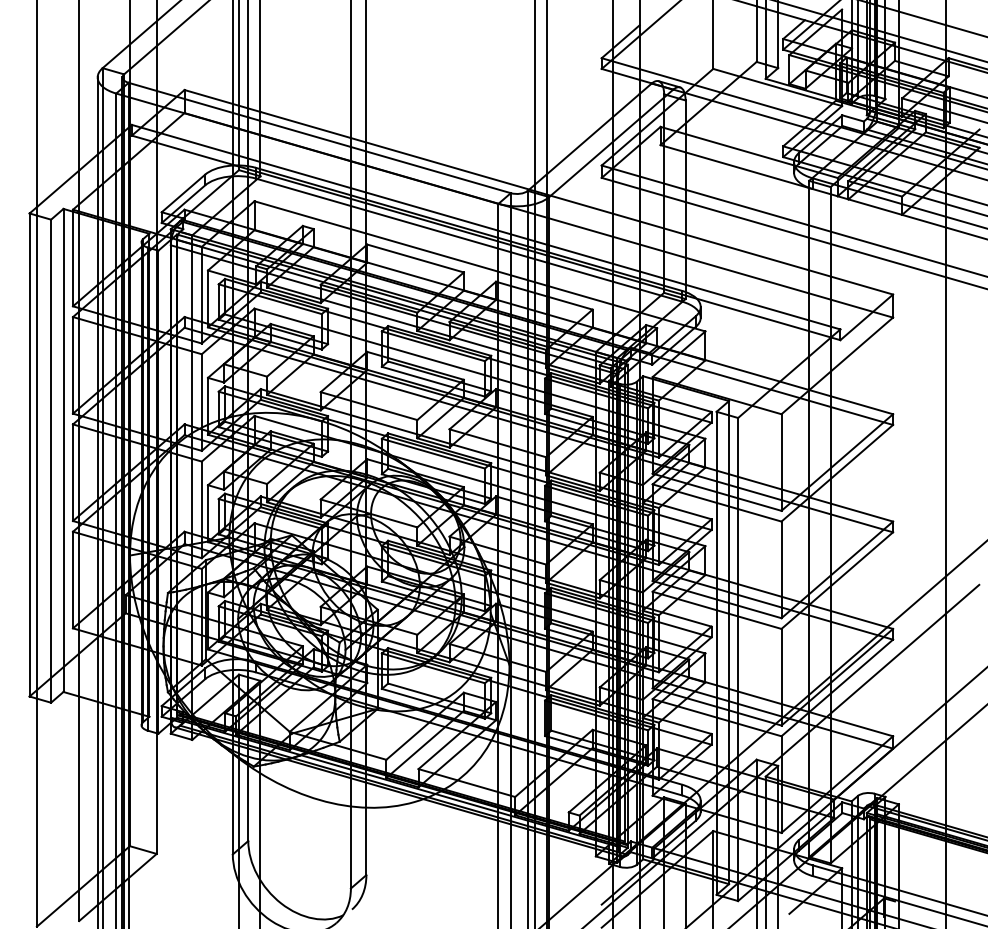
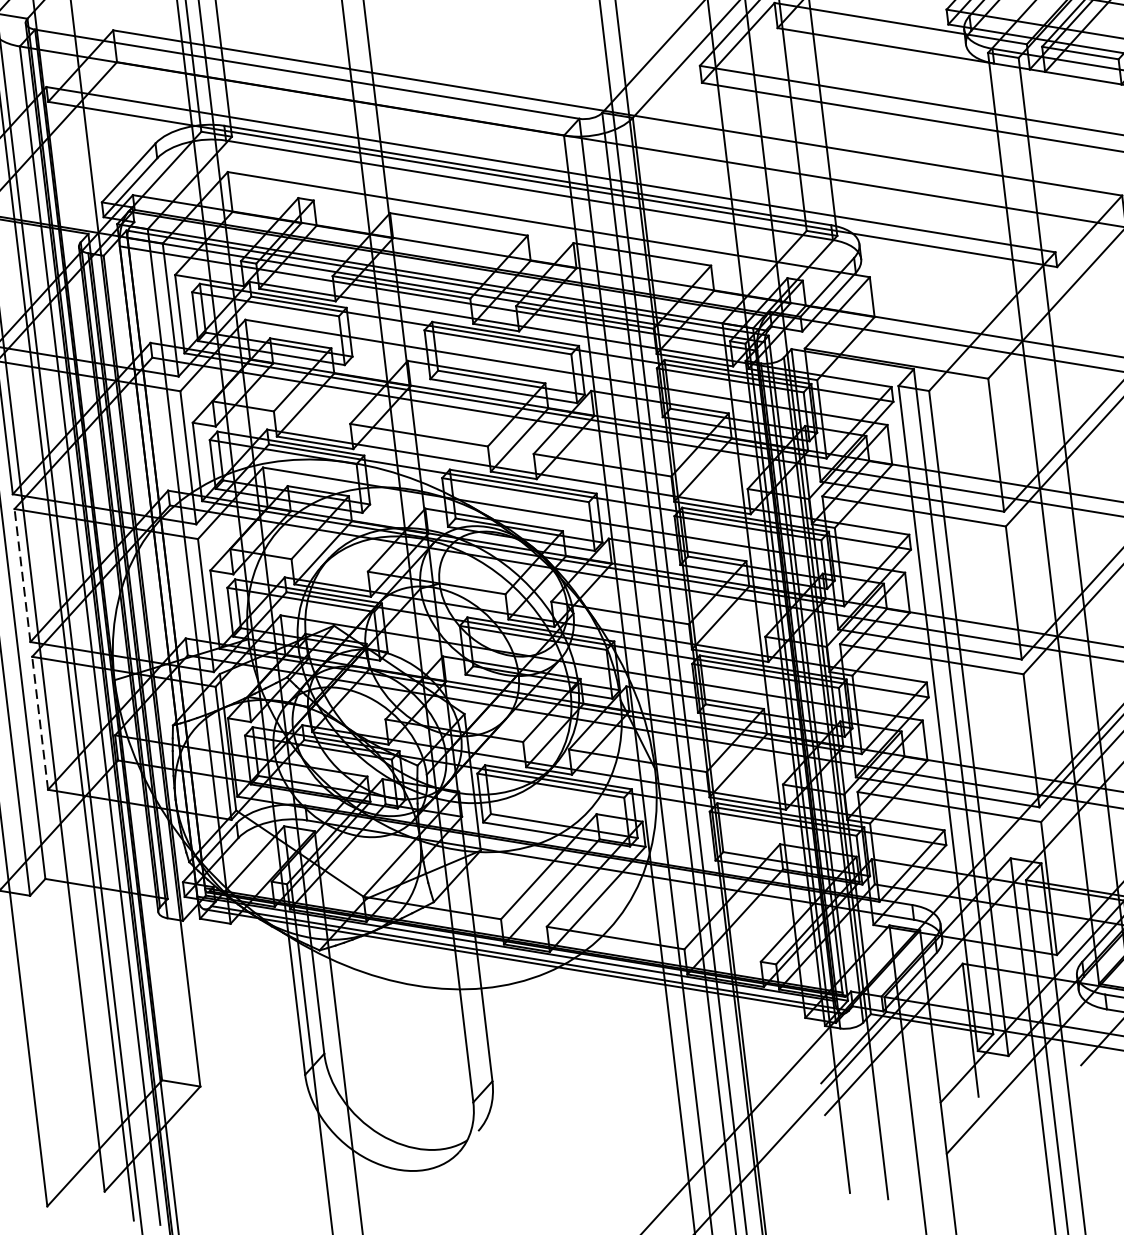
line: (73, 472) -> (23, 575), solid -> dashed
line: (73, 579) -> (40, 722), solid -> dashed

